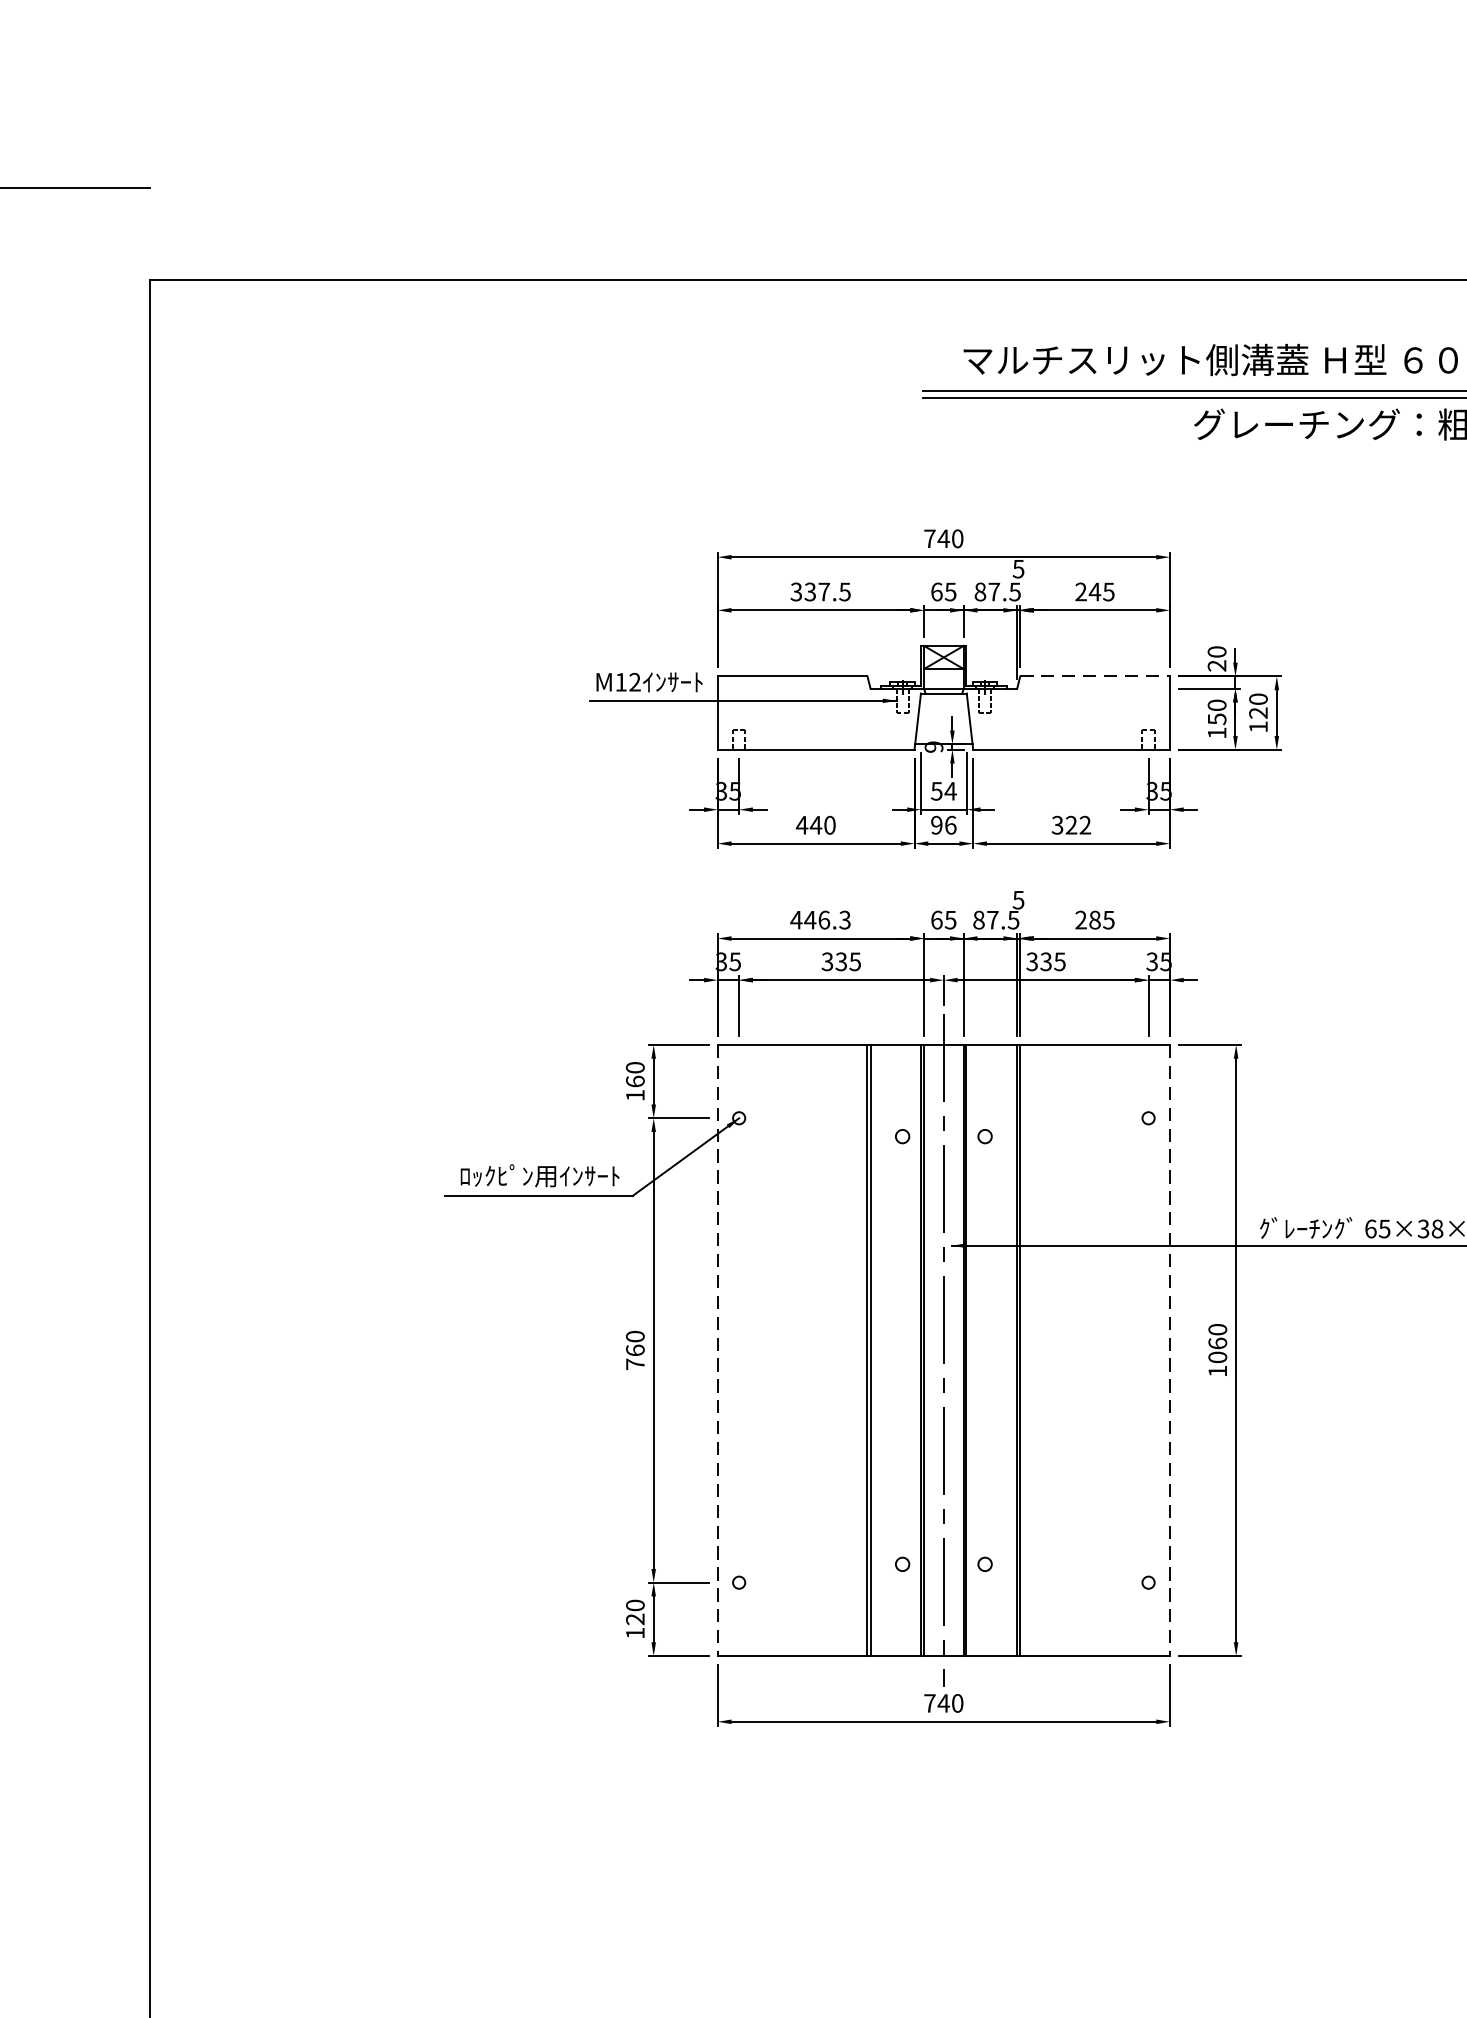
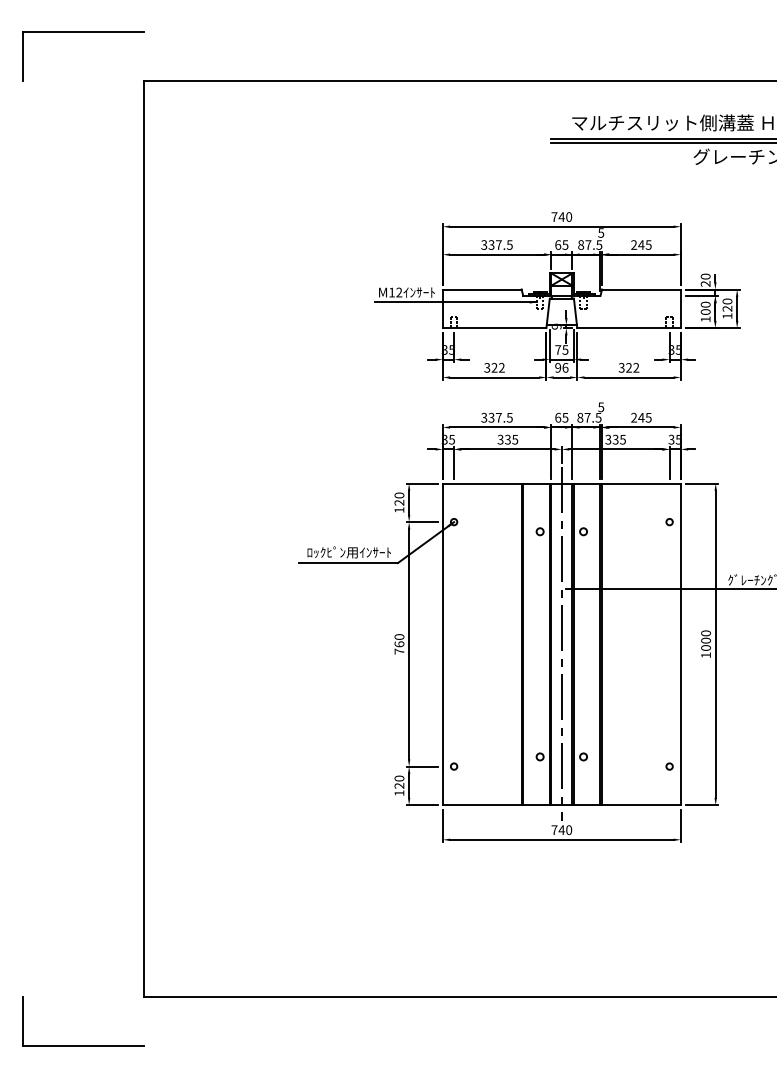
line: (1095, 676) -> (641, 289), dashed -> solid
text: (1216, 720) -> (705, 312), 150 -> 100
text: (943, 790) -> (561, 349), 54 -> 75
text: (815, 824) -> (494, 367), 440 -> 322
text: (819, 919) -> (496, 417), 446.3 -> 337.5
text: (1095, 919) -> (641, 417), 285 -> 245
text: (635, 1081) -> (399, 502), 160 -> 120
text: (1216, 1343) -> (705, 640), 1060 -> 1000
line: (717, 1350) -> (442, 644), dashed -> solid
line: (1169, 1350) -> (680, 644), dashed -> solid

